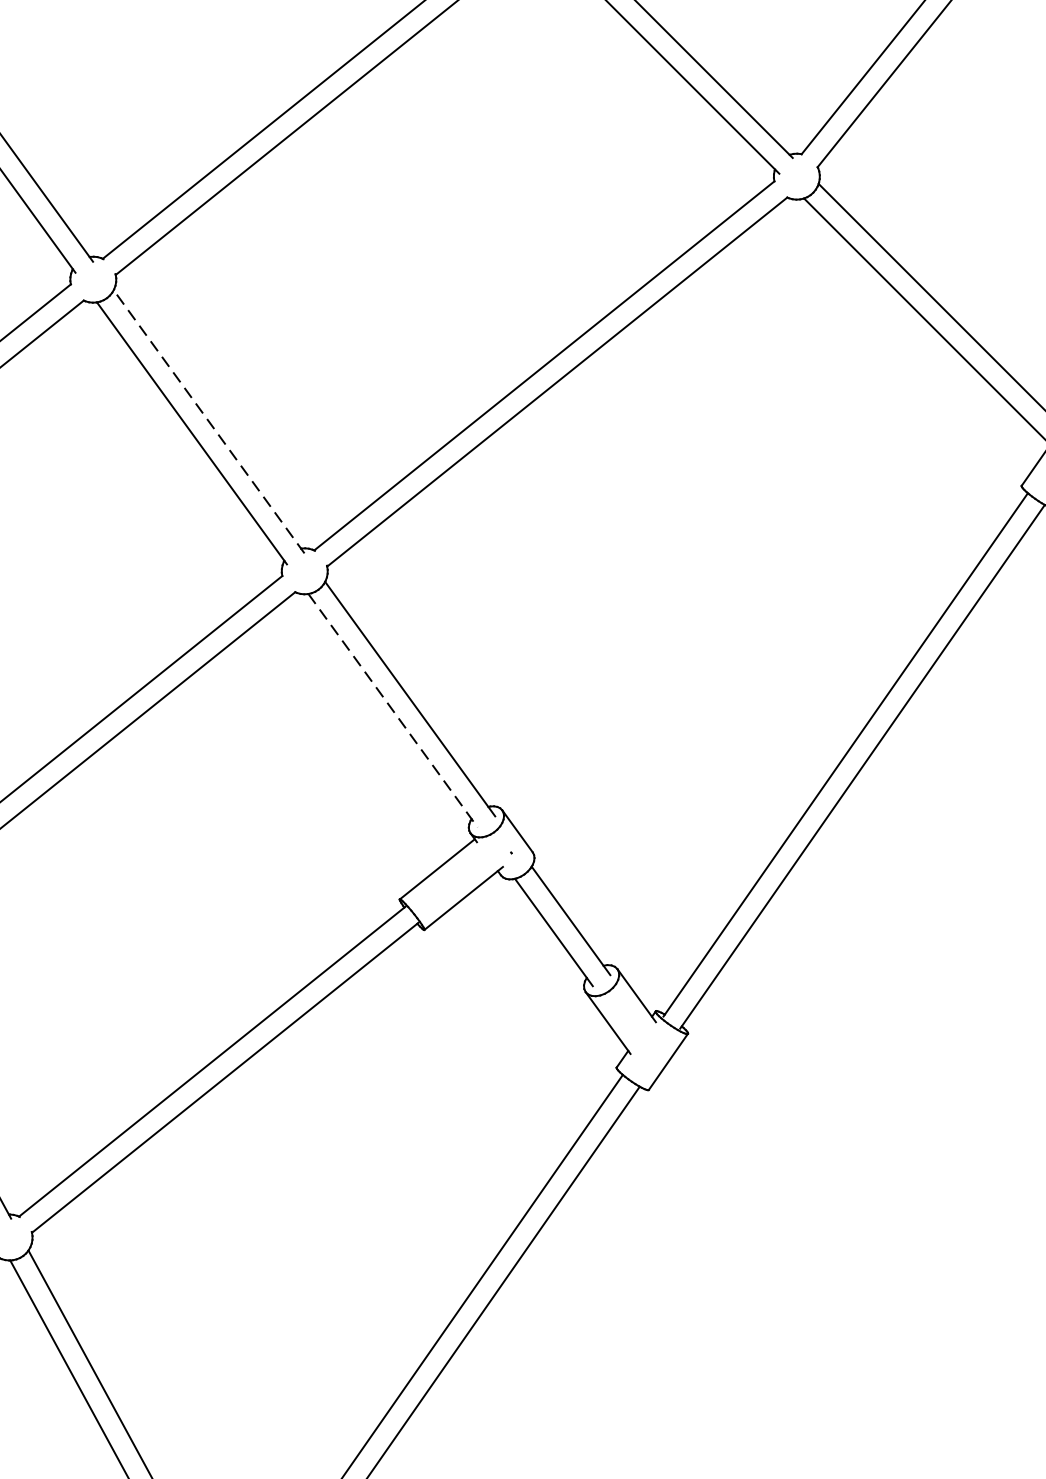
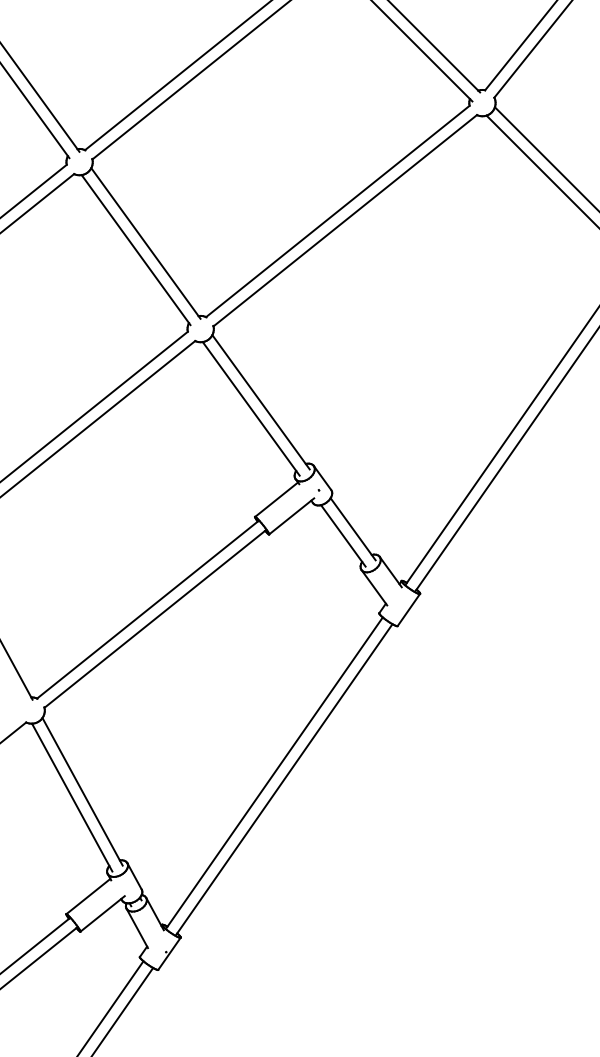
line: (208, 421) -> (145, 243), dashed -> solid
line: (393, 710) -> (251, 408), dashed -> solid

